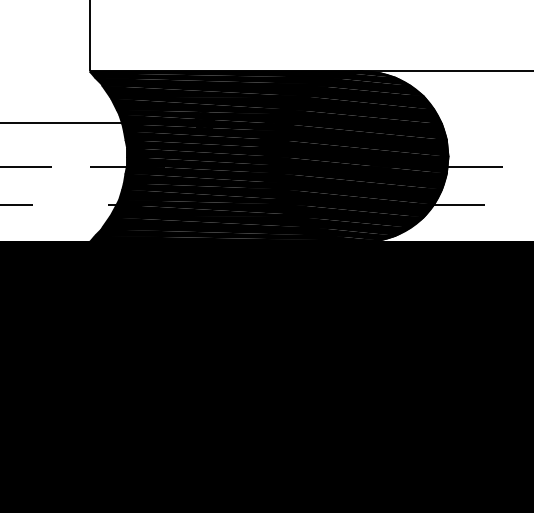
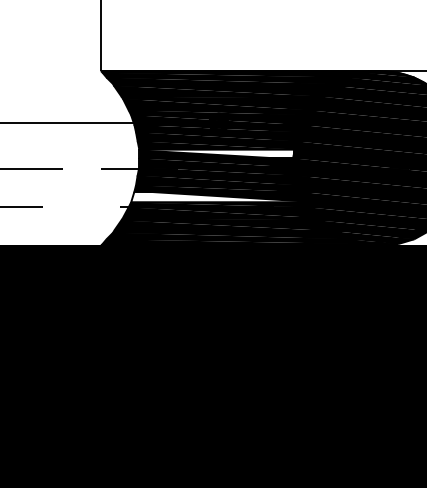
fill: (202, 152) -> (216, 154), removed
fill: (204, 194) -> (218, 197), removed

